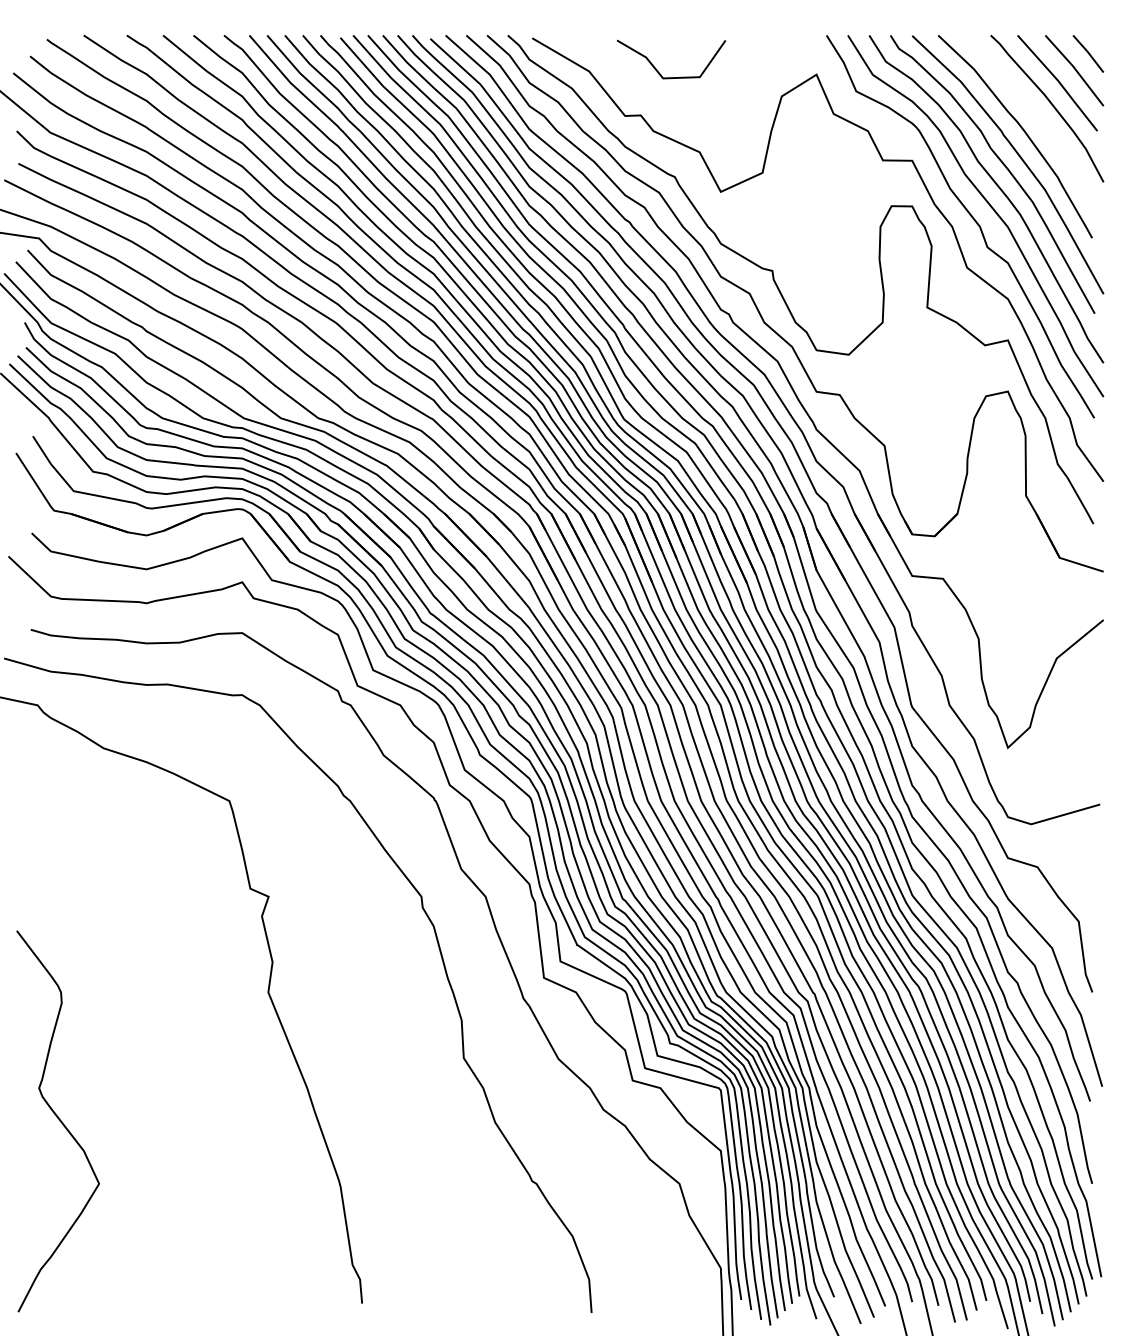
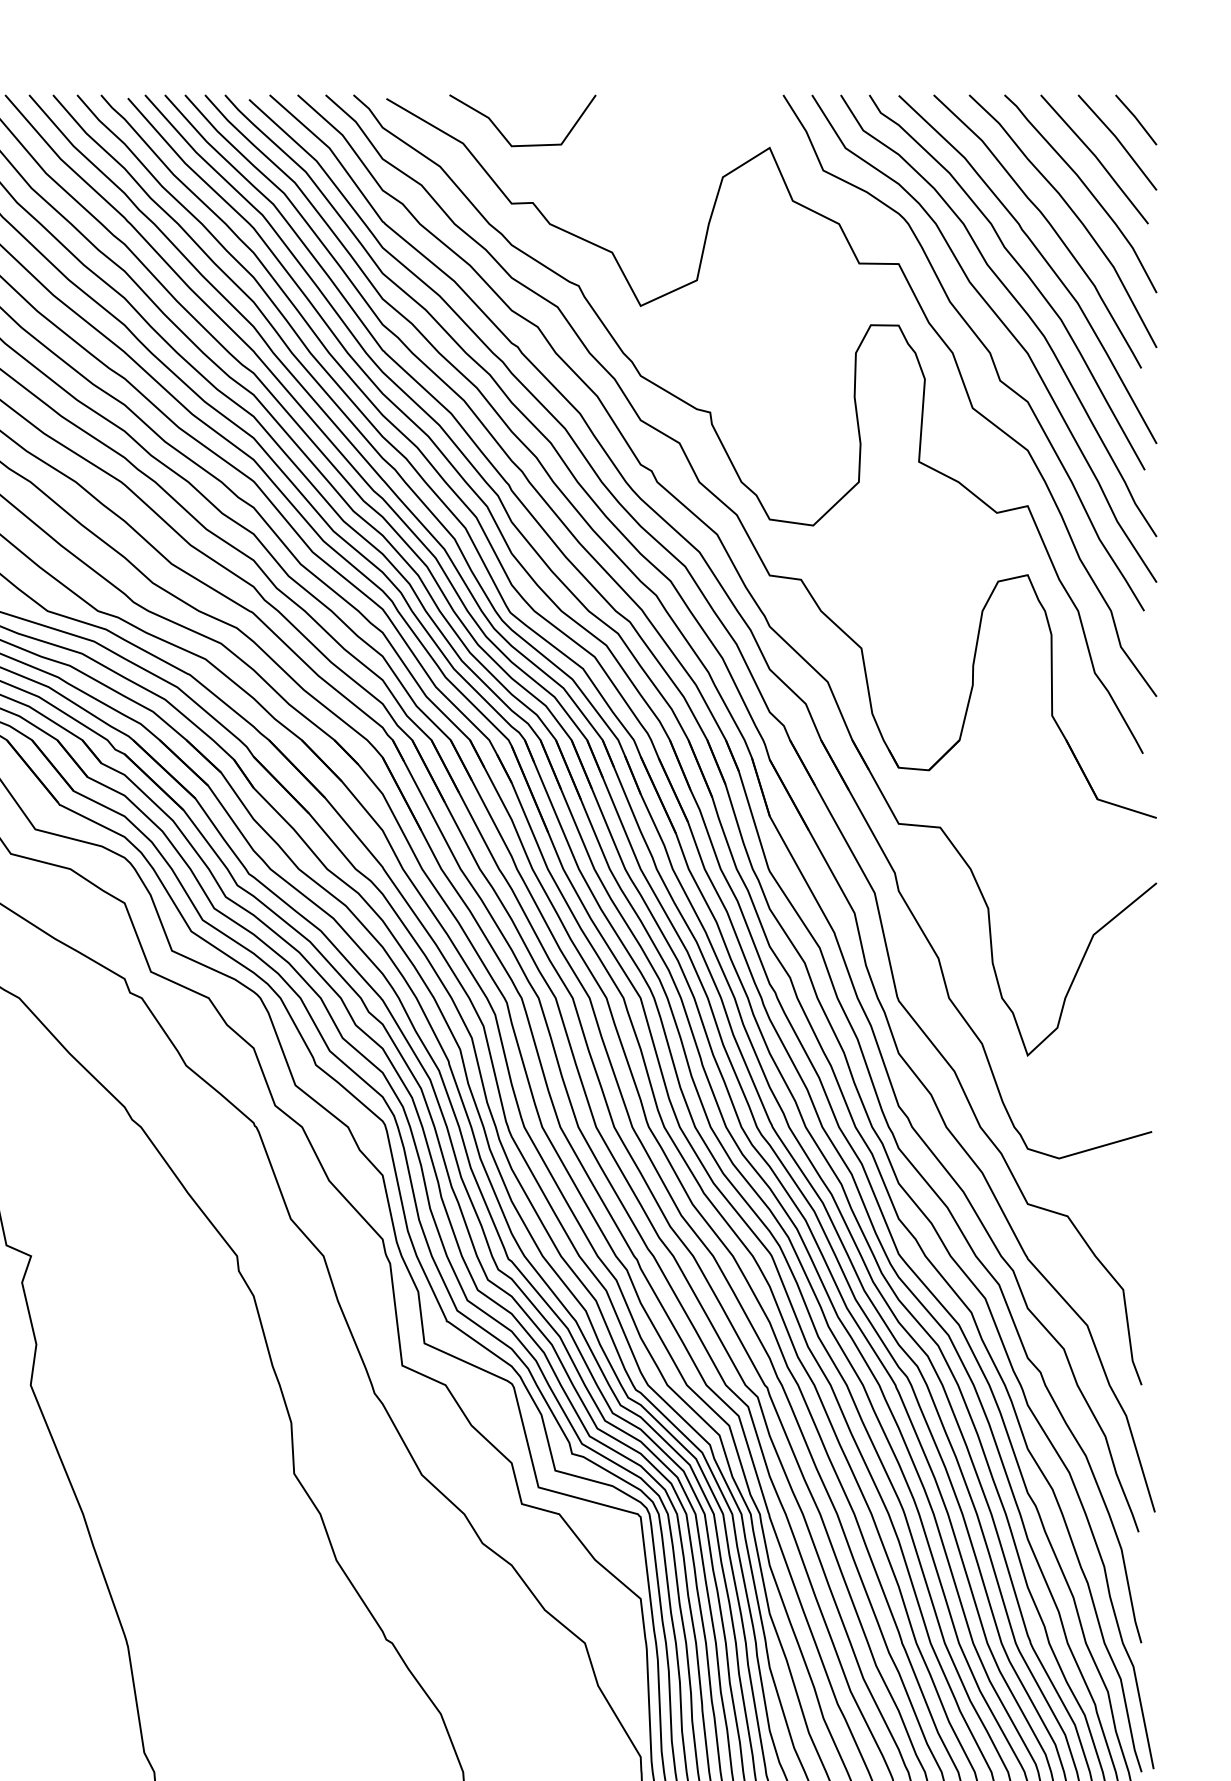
line: (657, 69) -> (504, 134), moved
curve: (1040, 122) -> (1071, 212), added

